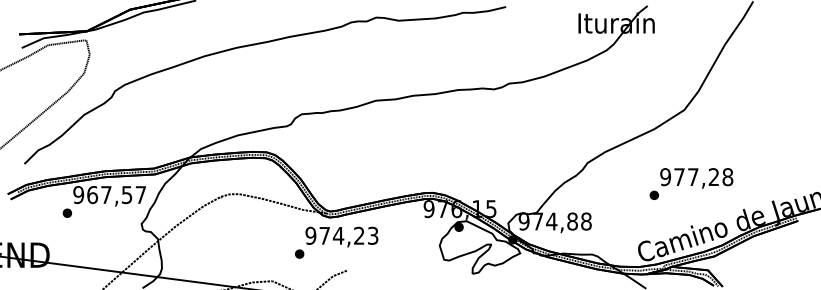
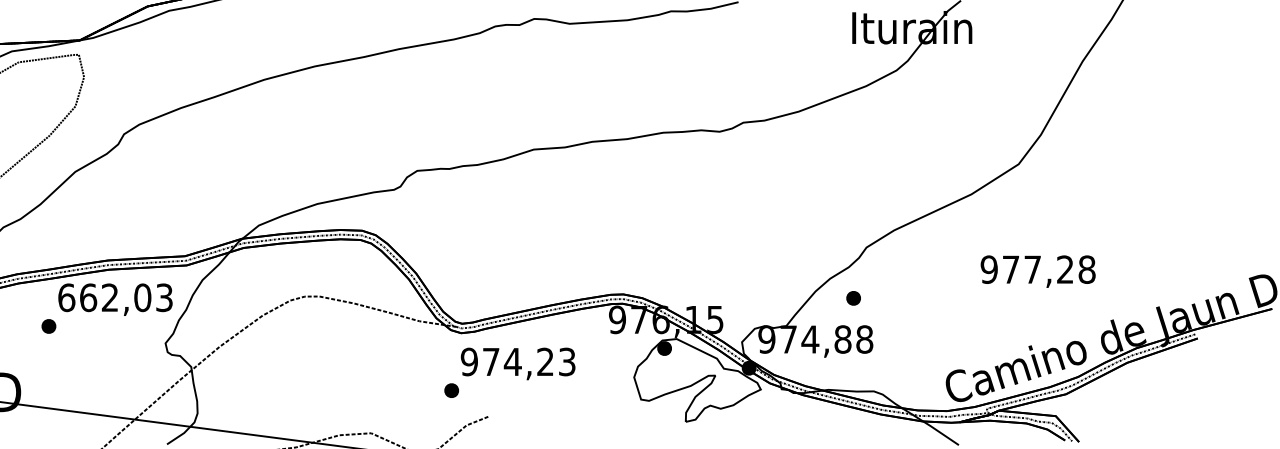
part: (653, 194) -> (852, 296), moved
text: (109, 195) -> (115, 298), 967,57 -> 662,03
text: (336, 242) -> (509, 372), moved

